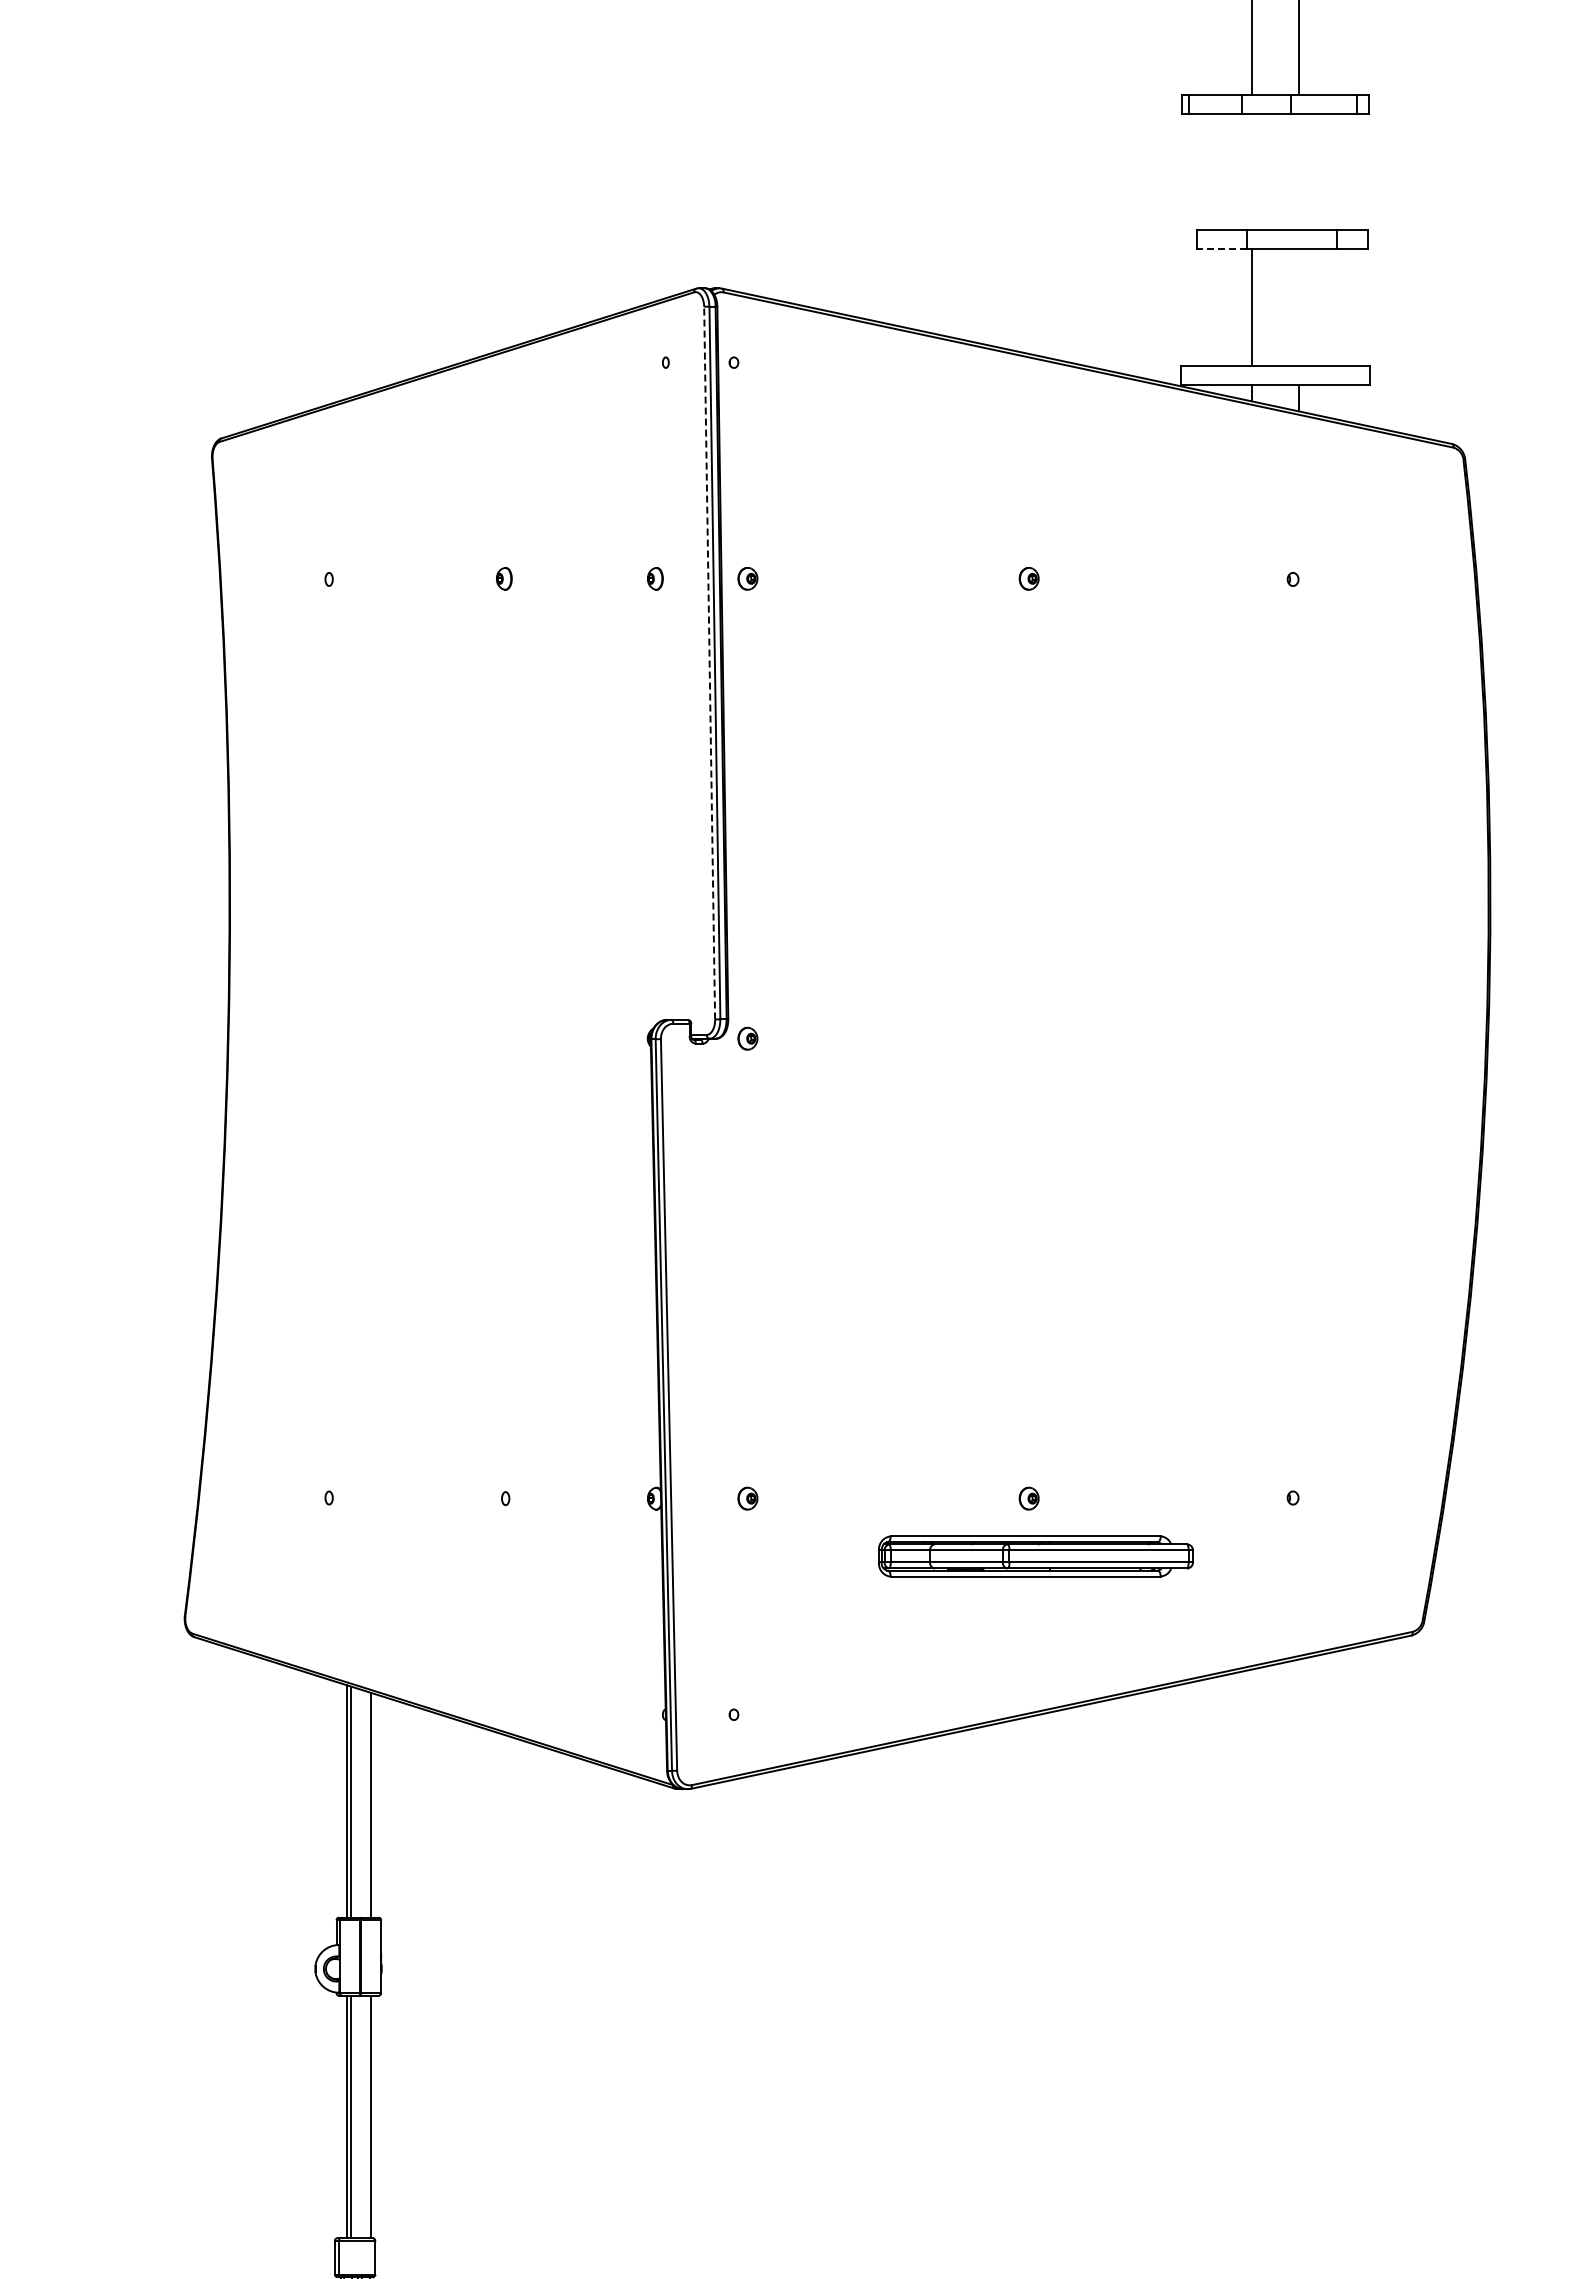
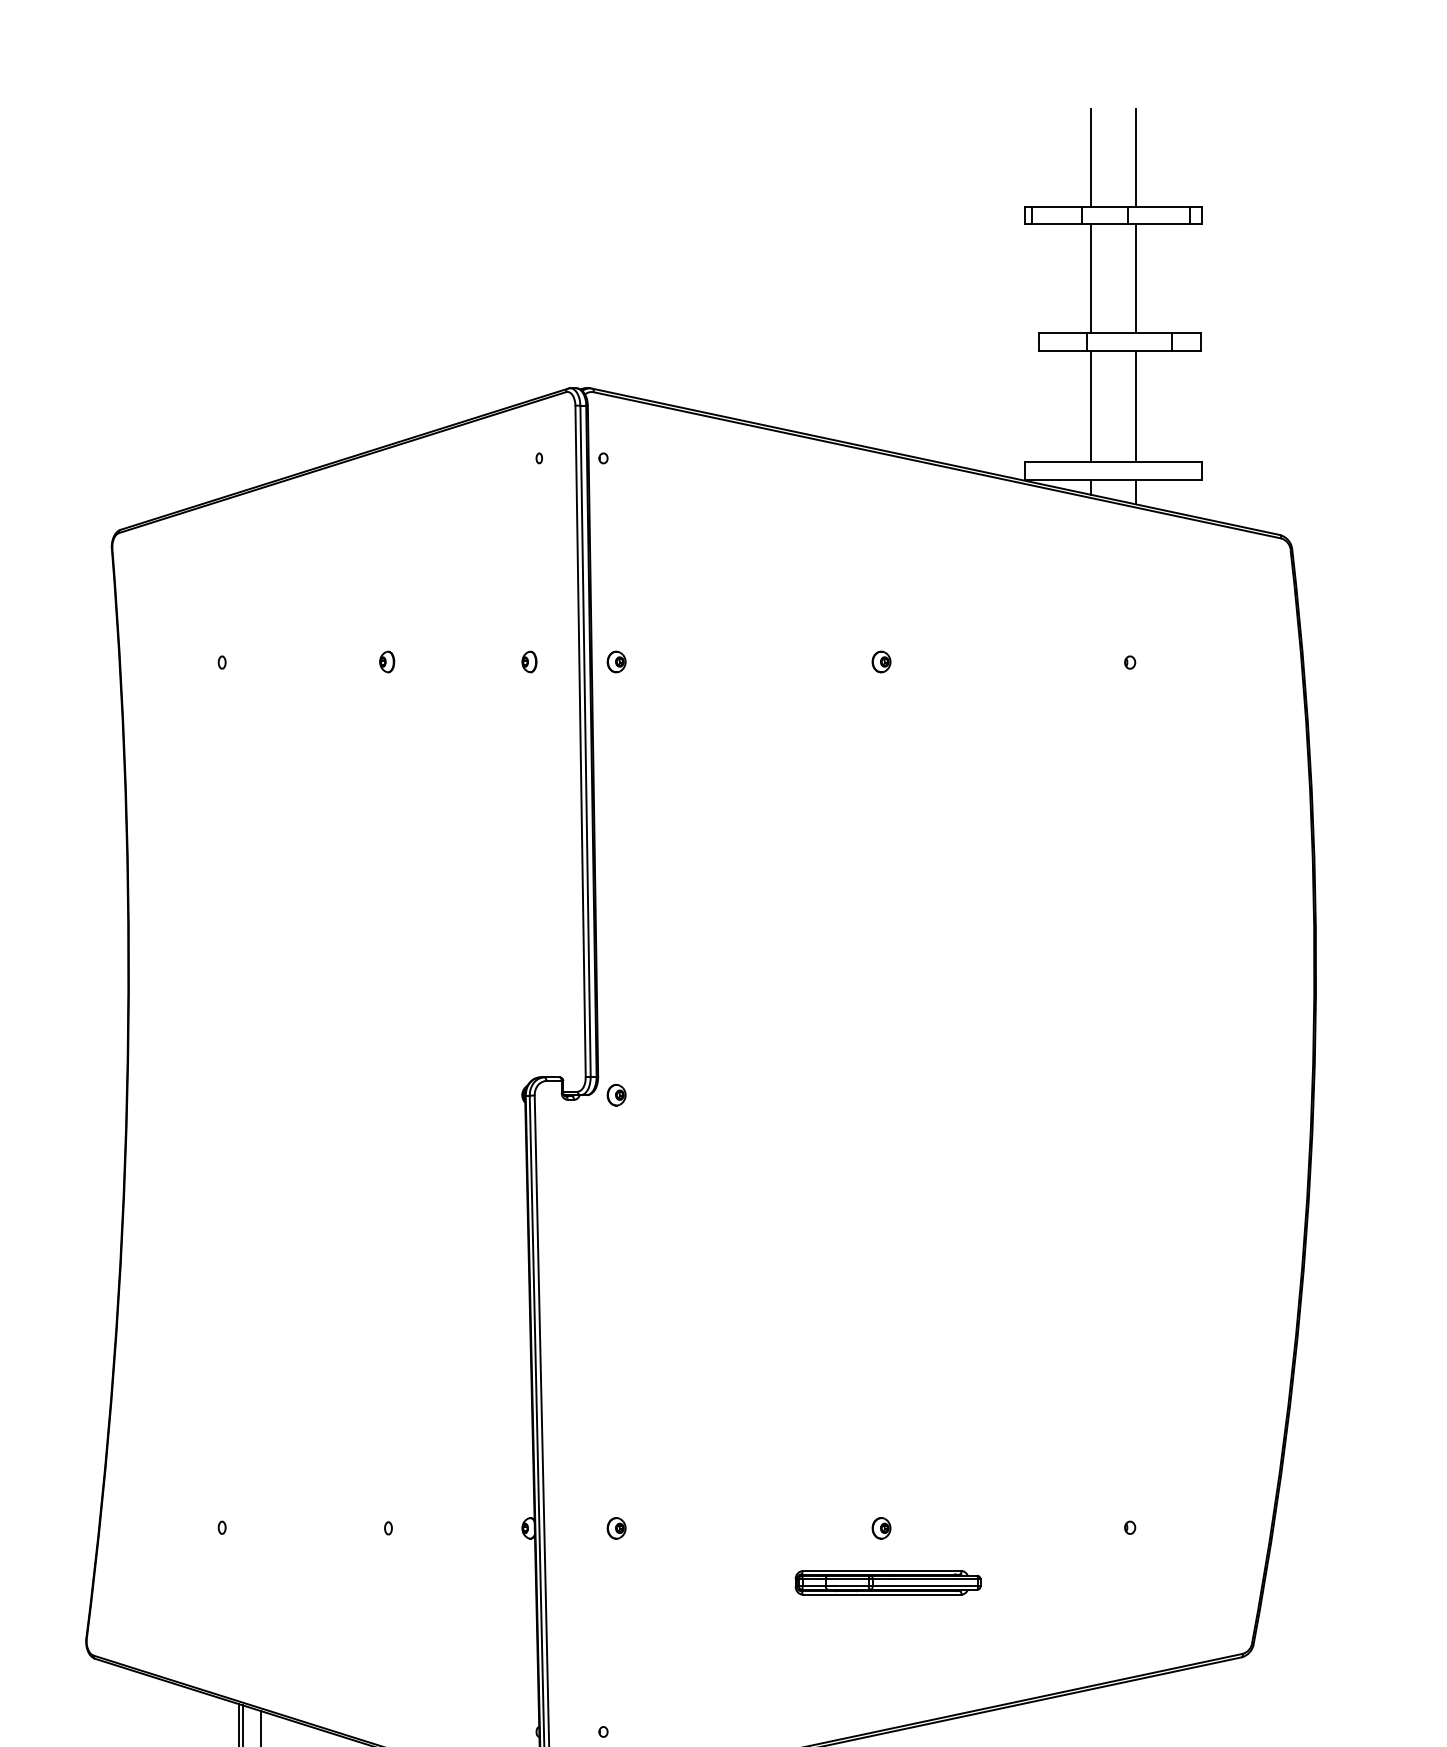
line: (1251, 171) -> (1090, 278), added
line: (1299, 171) -> (1136, 278), added
line: (1221, 248) -> (1062, 350), dashed -> solid
line: (1299, 307) -> (1136, 406), added
line: (709, 662) -> (580, 740), dashed -> solid
part: (1036, 1556) -> (888, 1582), size x0.62

